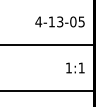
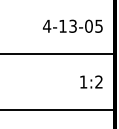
text: (81, 67) -> (98, 81), 1:1 -> 1:2

